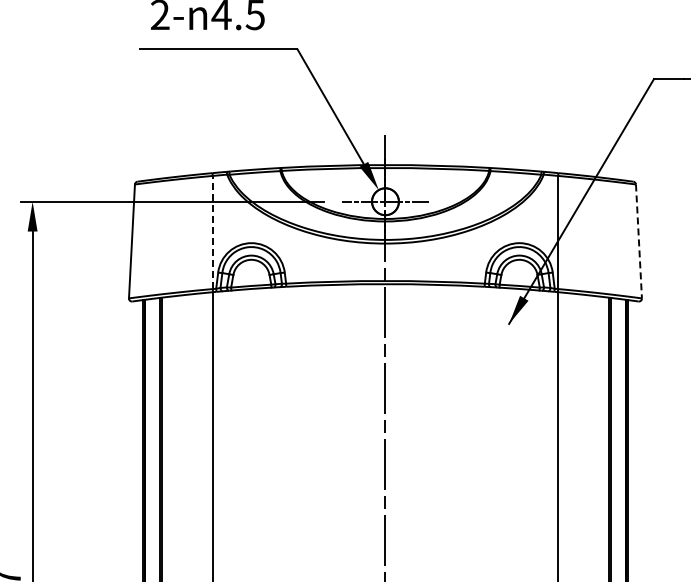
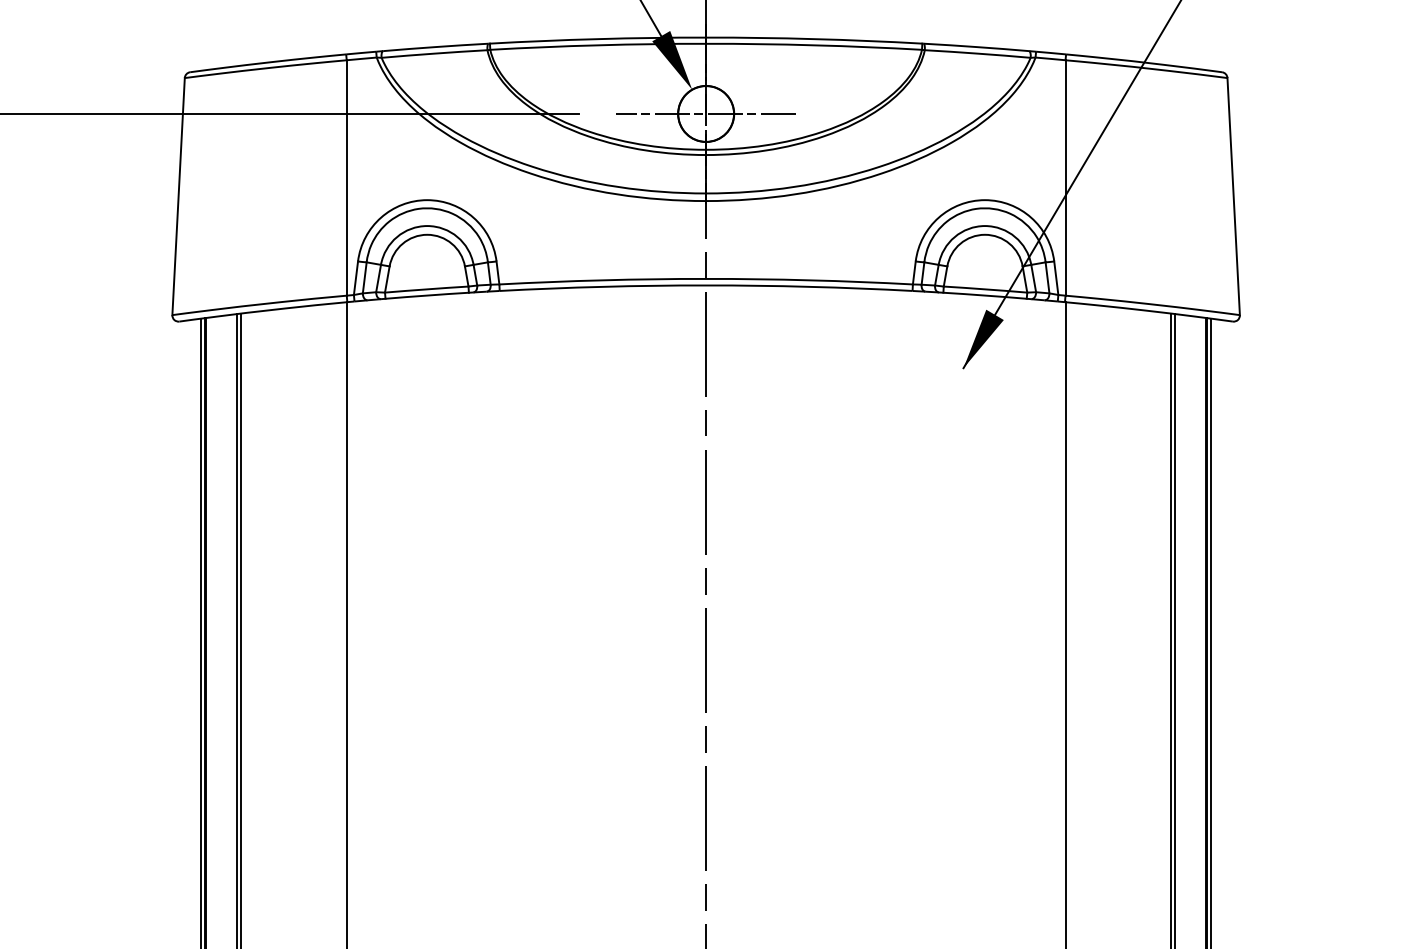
line: (212, 232) -> (346, 177), dashed -> solid
line: (638, 241) -> (1232, 196), dashed -> solid

